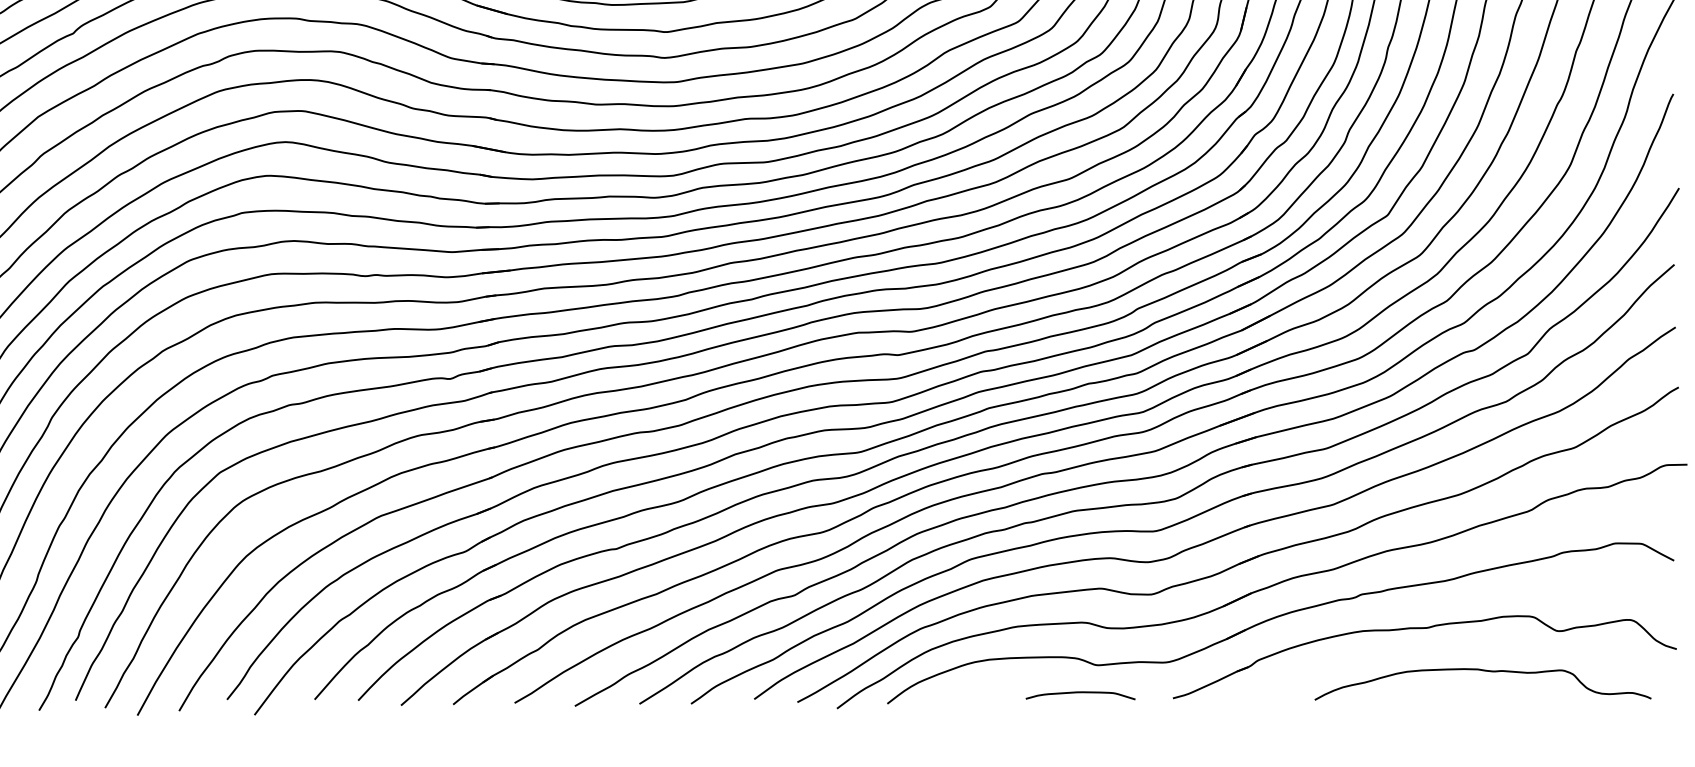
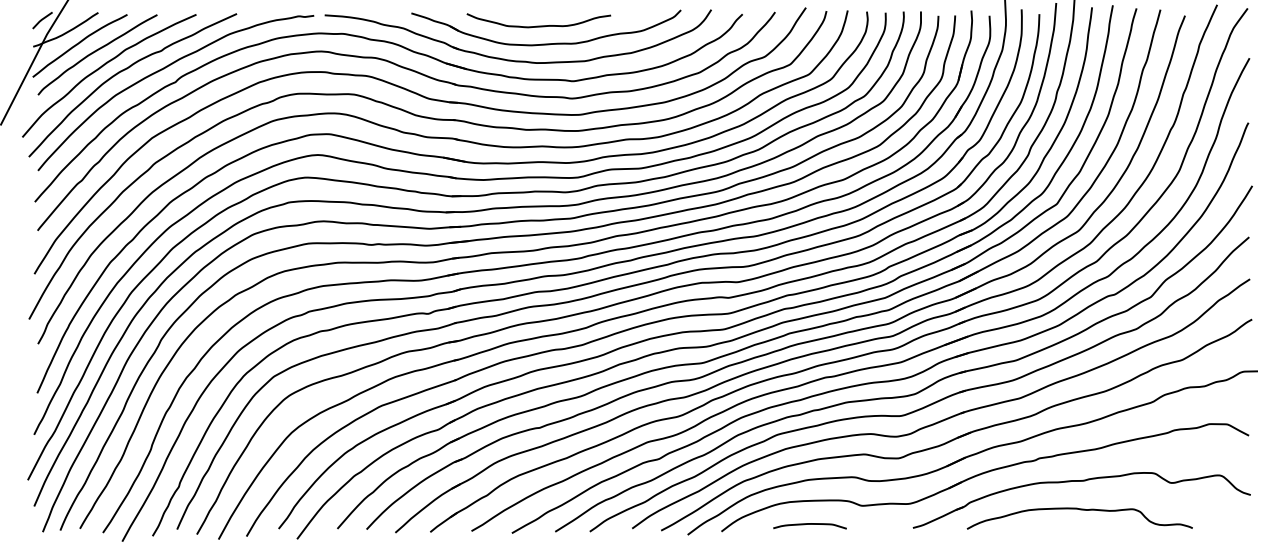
curve: (1483, 672) -> (1080, 510), moved
curve: (1079, 693) -> (809, 524), moved

